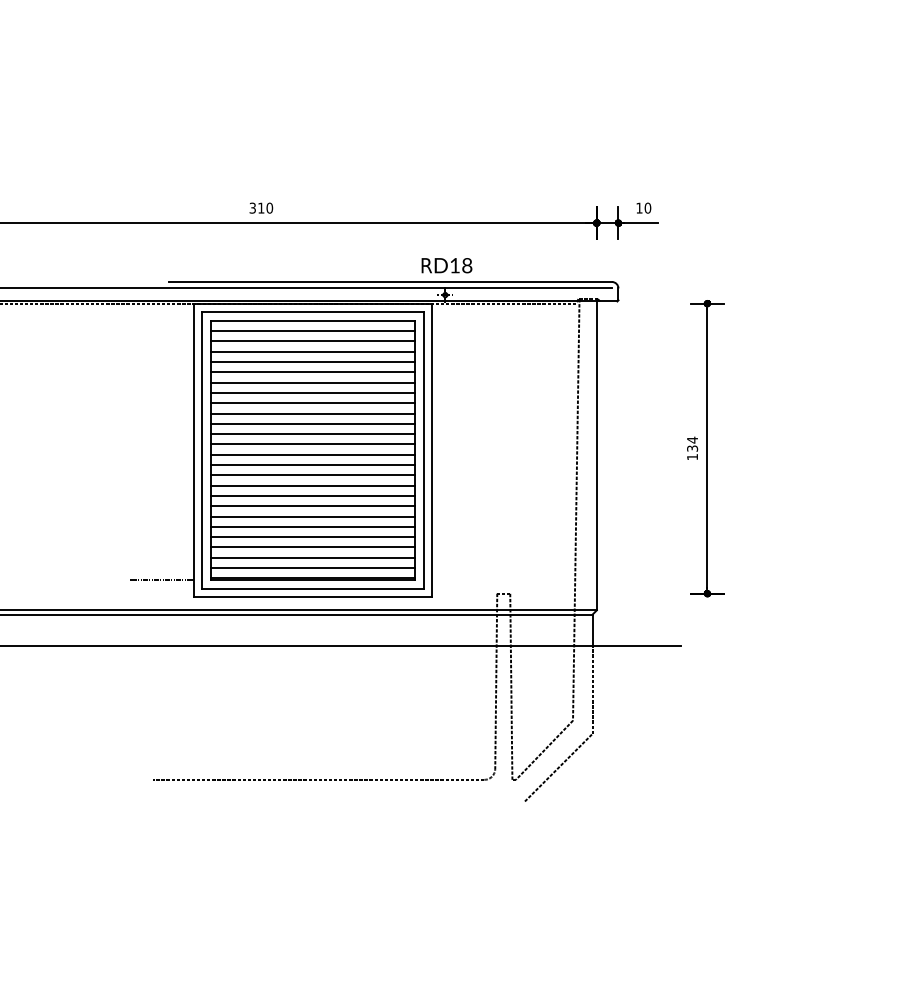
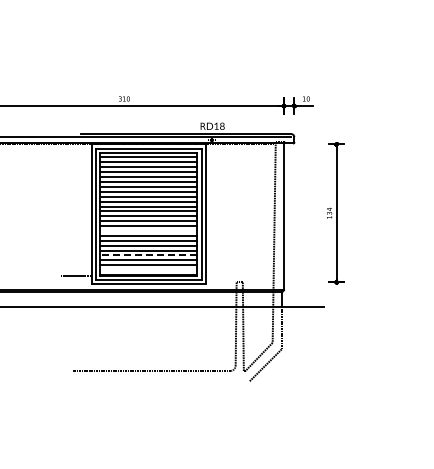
line: (312, 486) -> (148, 231), removed
line: (312, 537) -> (148, 255), solid -> dashed
line: (312, 568) -> (148, 270), removed

